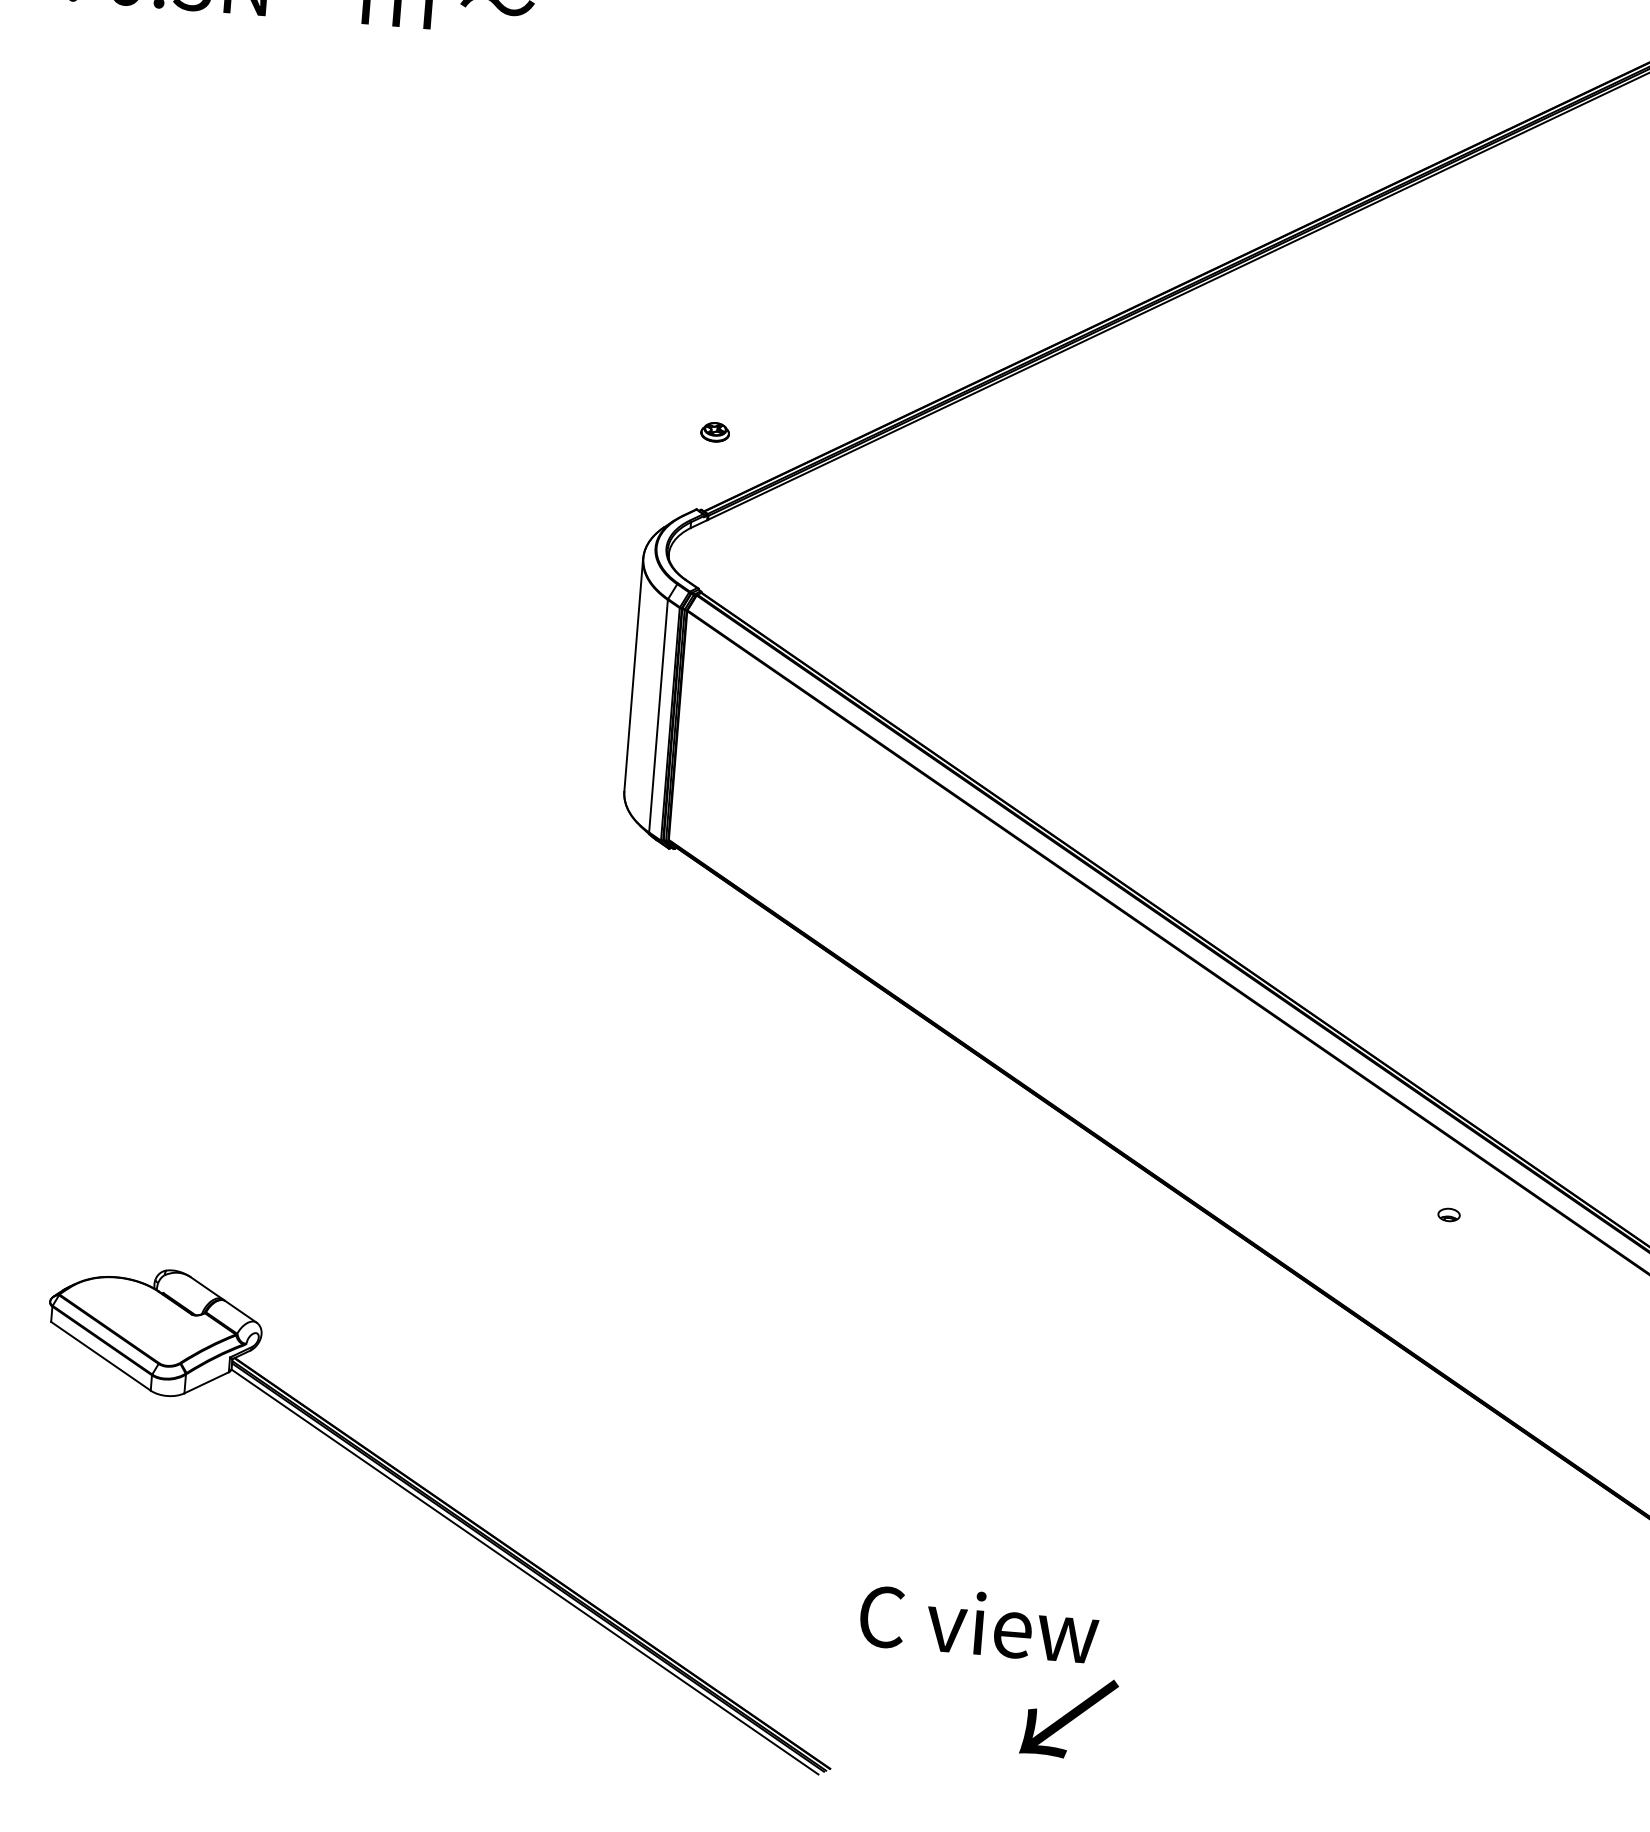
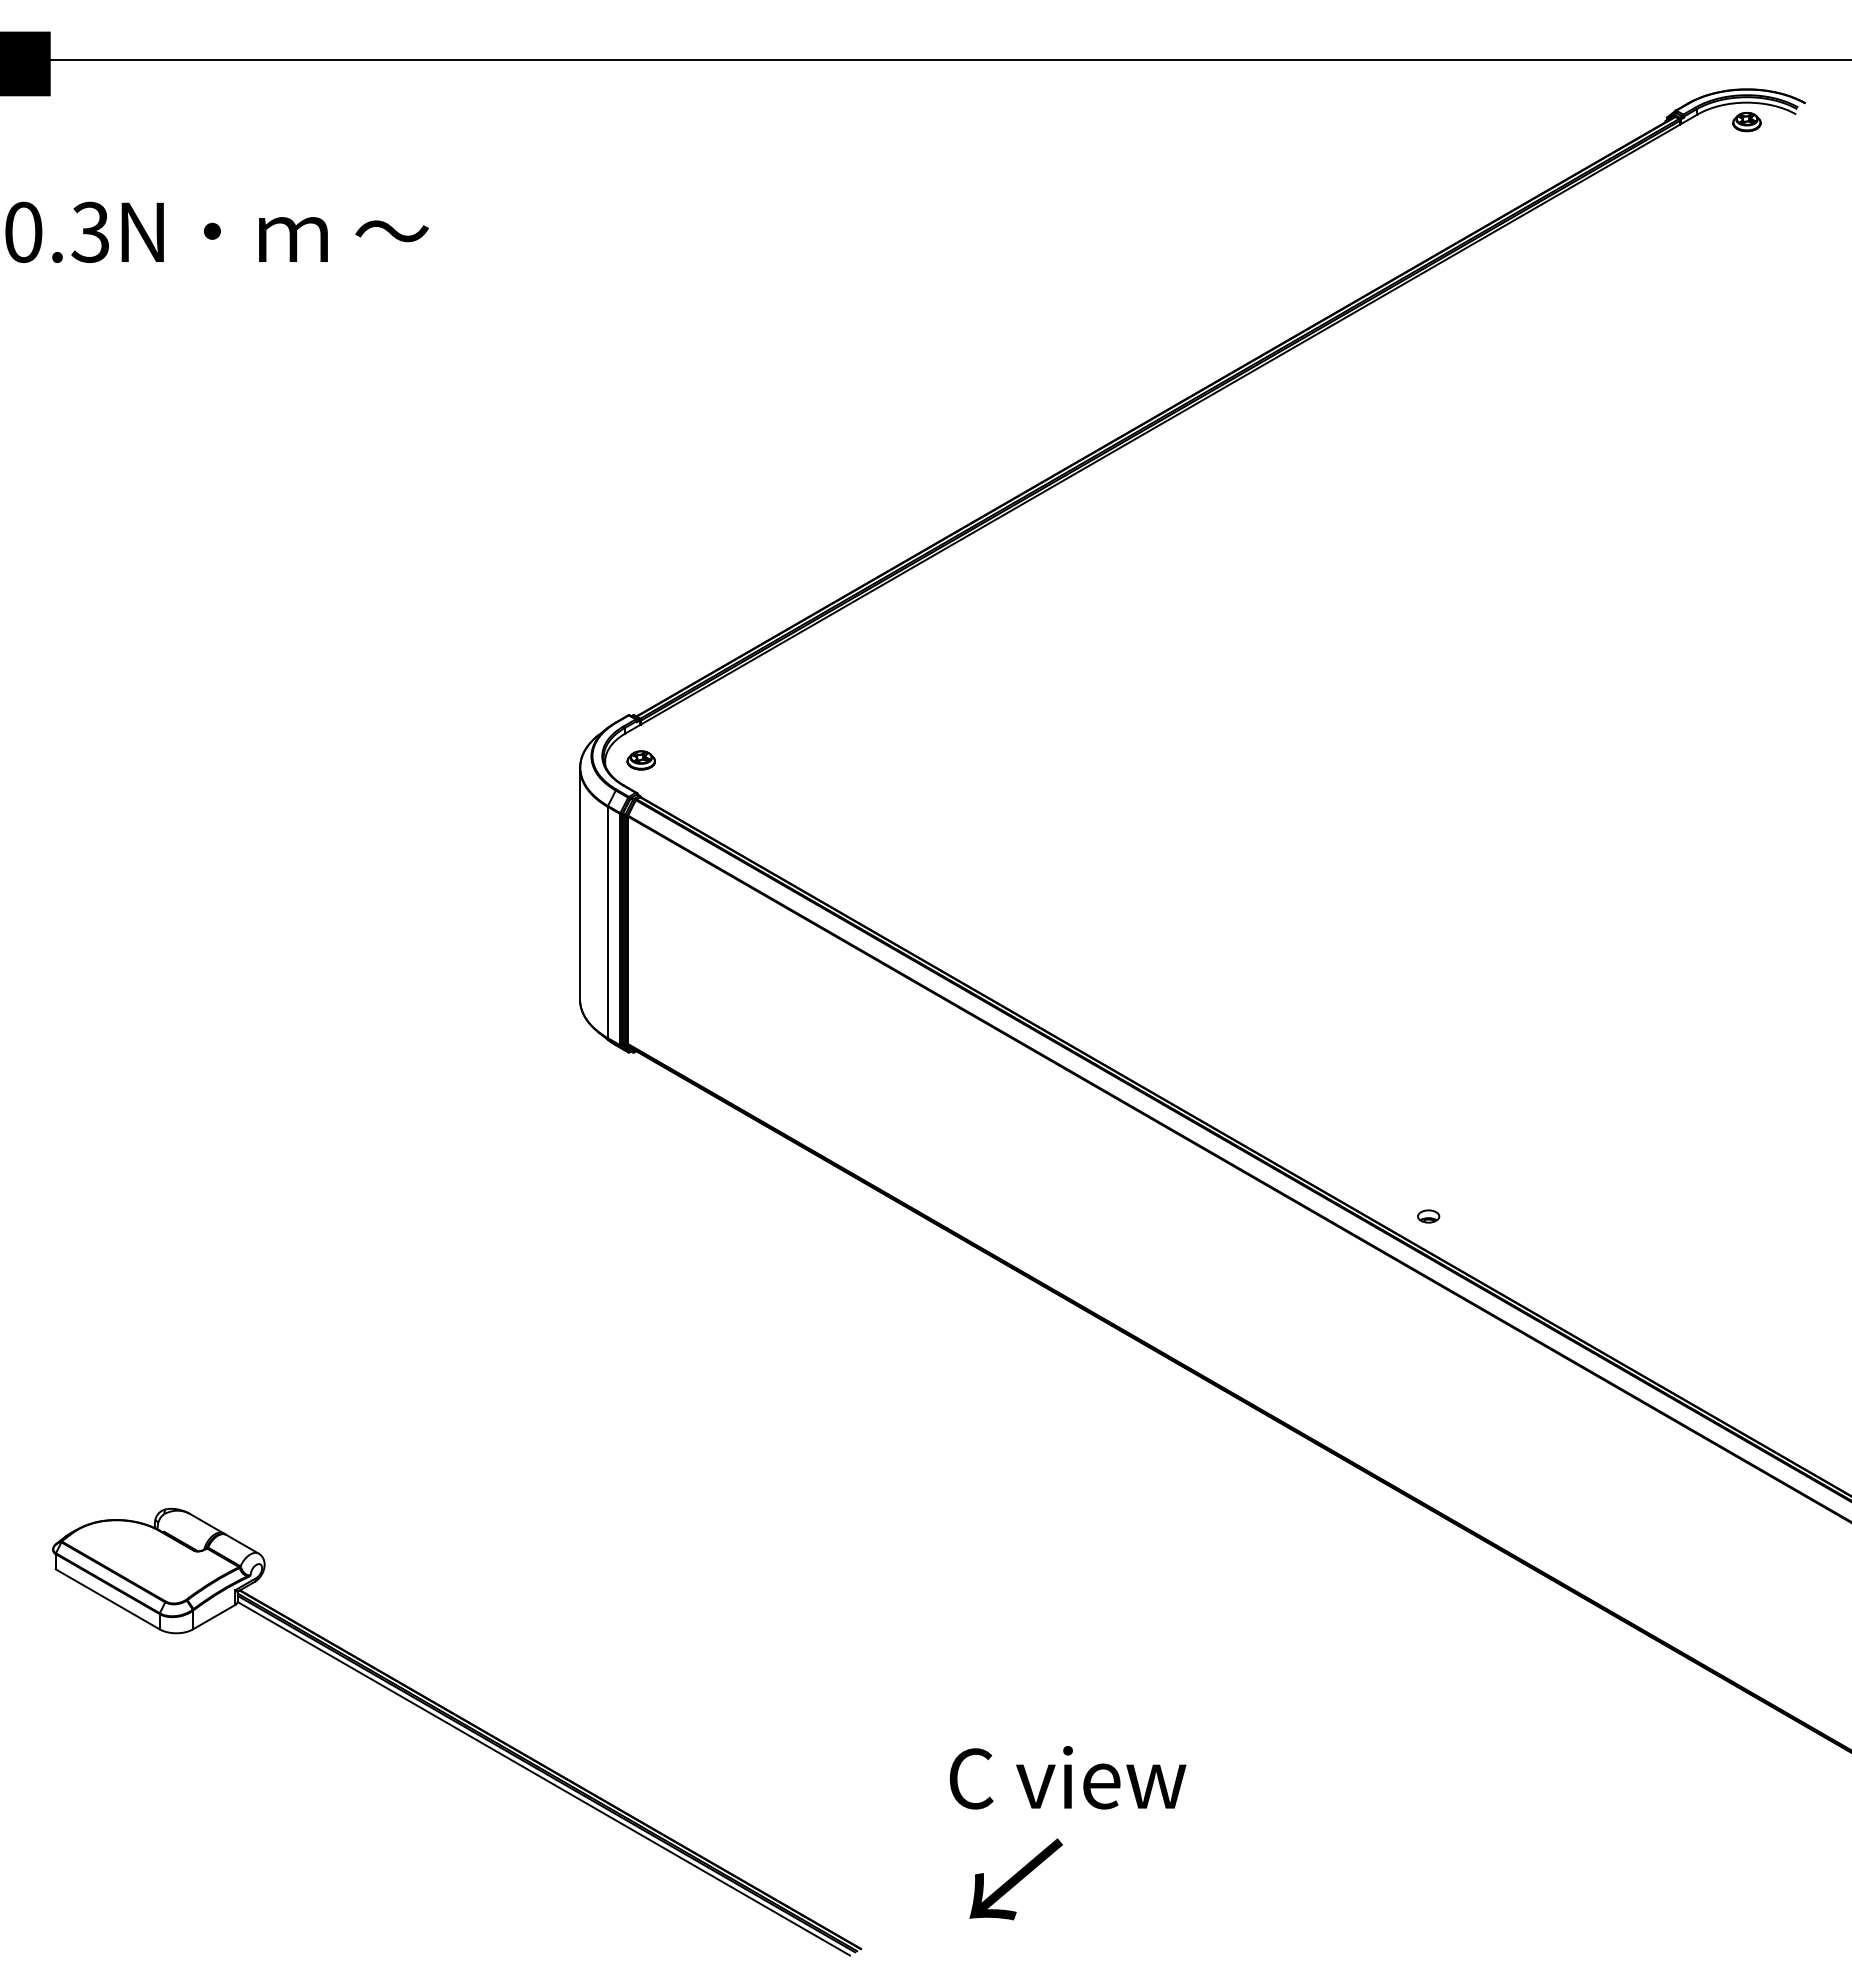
part: (714, 432) -> (640, 760), moved
part: (1448, 1214) -> (1428, 1216), moved
text: (978, 1623) -> (1067, 1777), moved
text: (1068, 1717) -> (1015, 1879), moved

